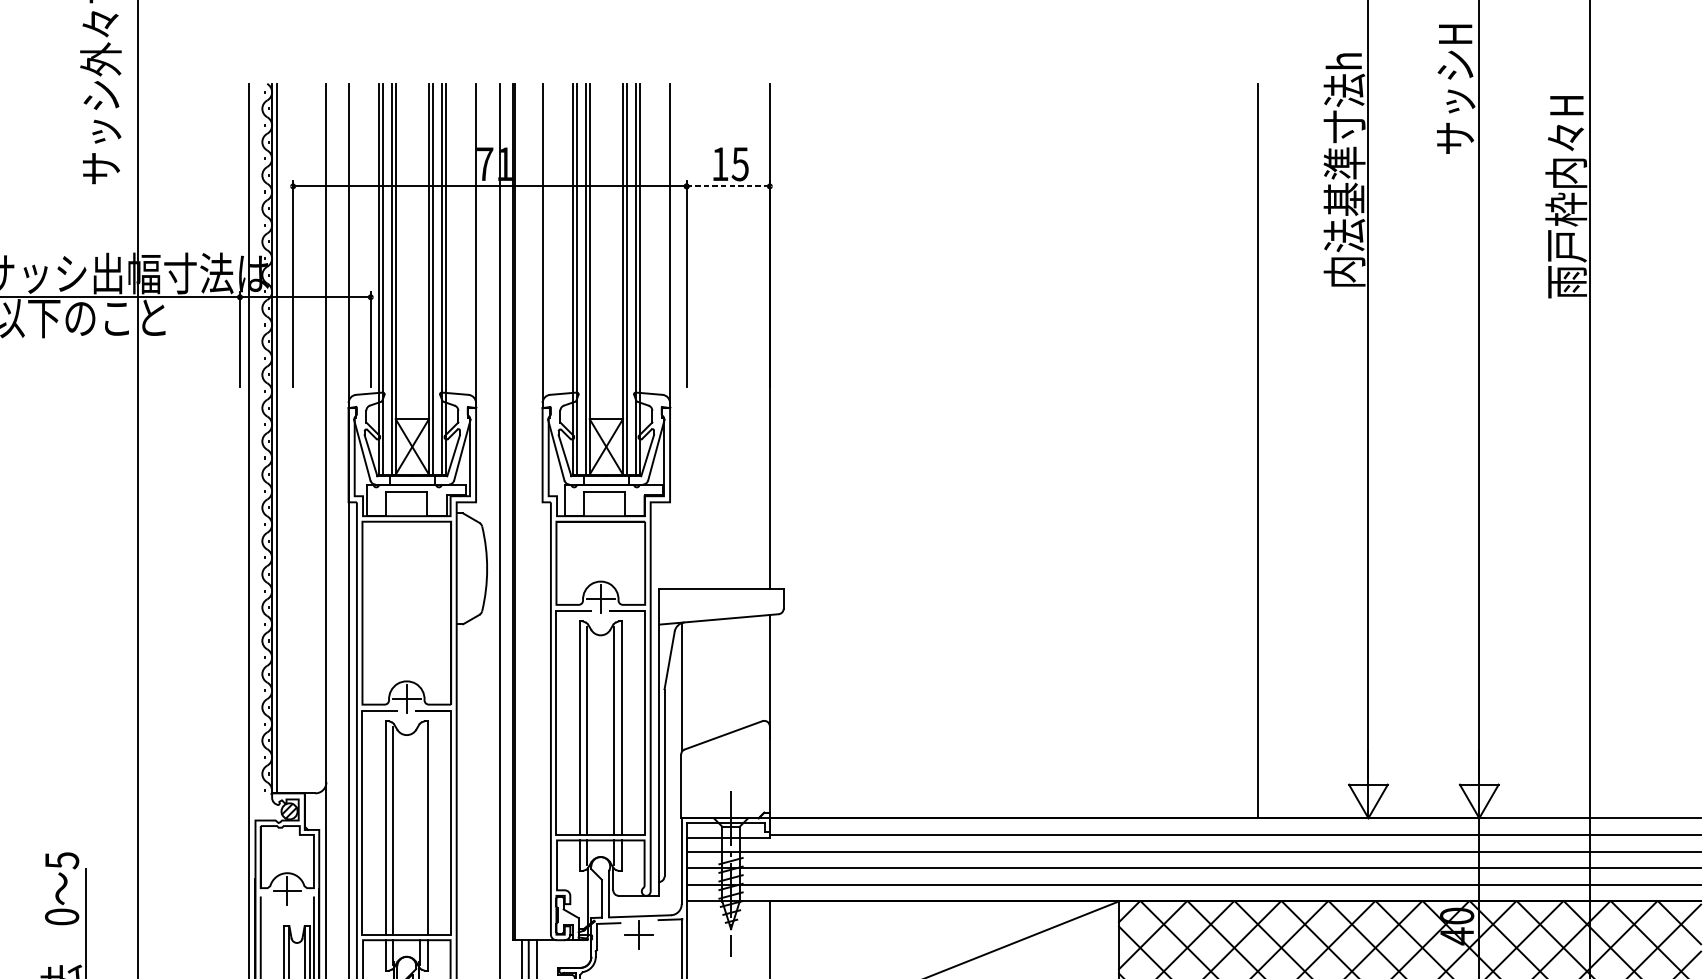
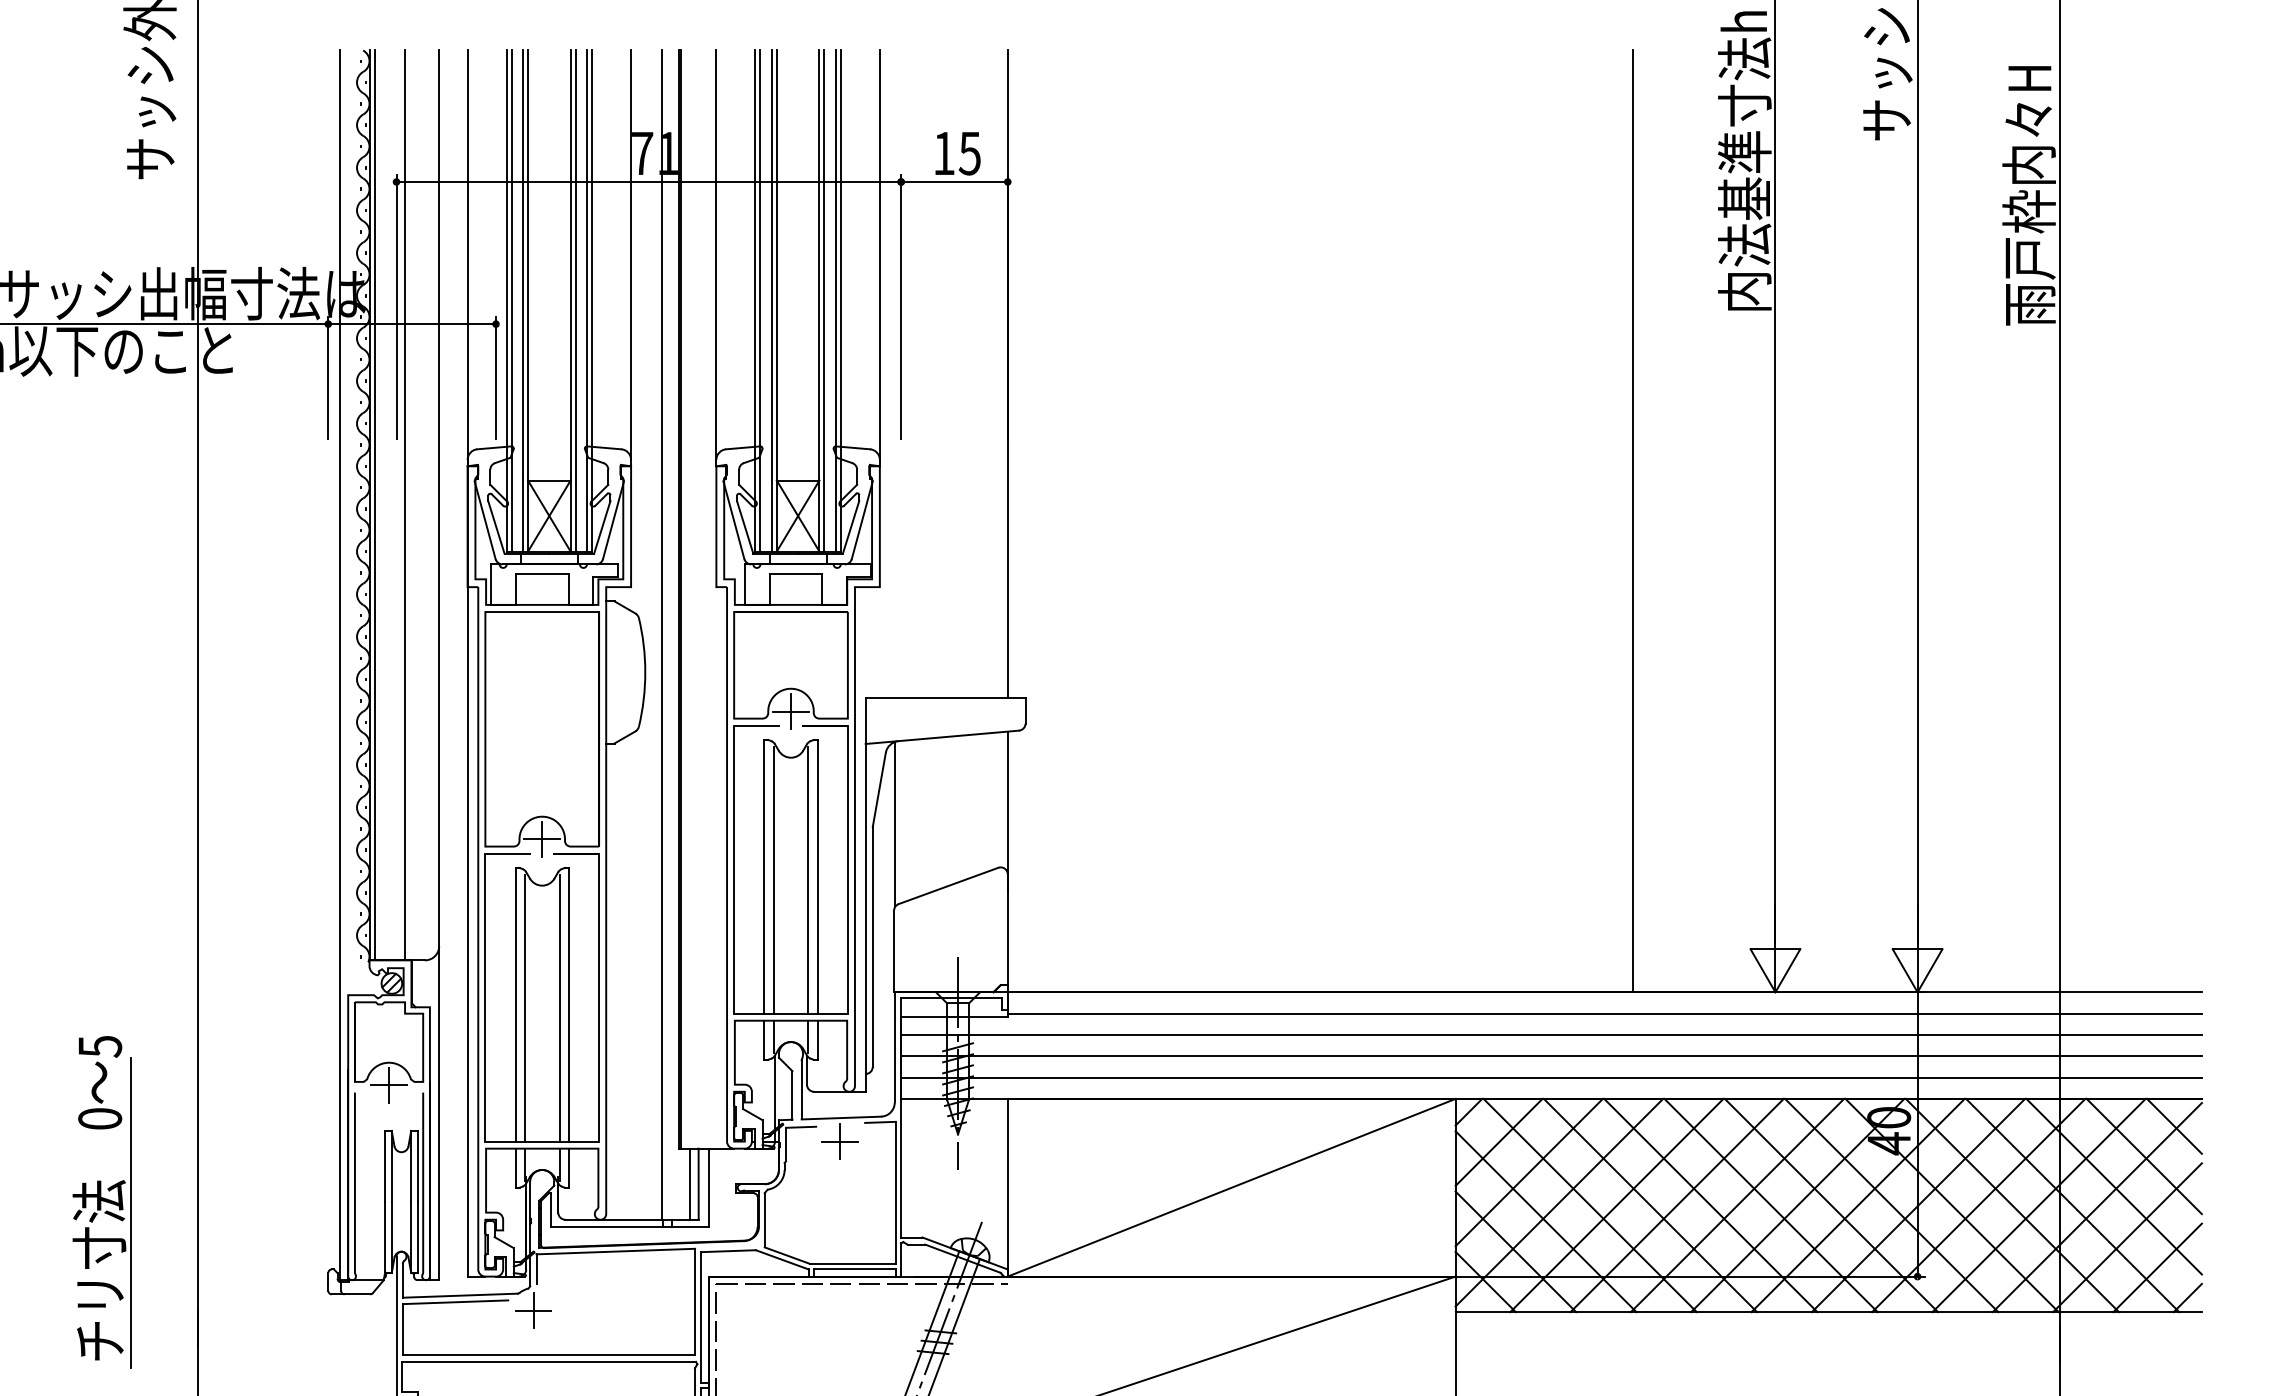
line: (729, 186) -> (955, 182), dashed -> solid
line: (300, 438) -> (405, 505), added
line: (420, 830) -> (559, 1008), added

